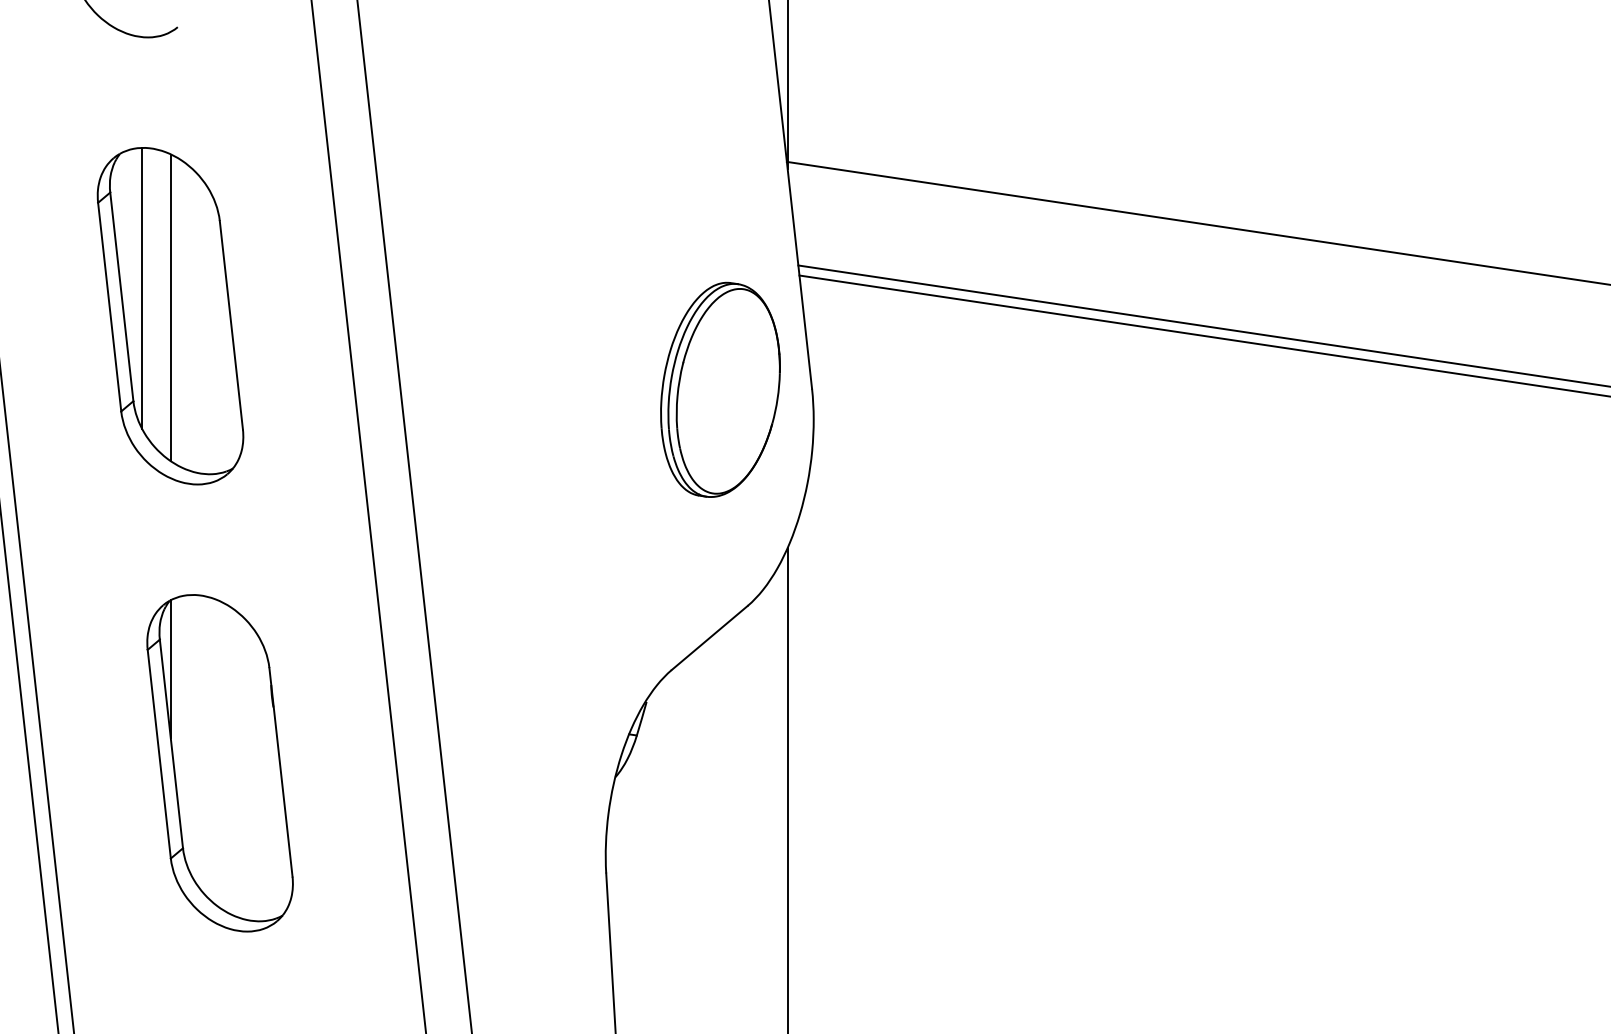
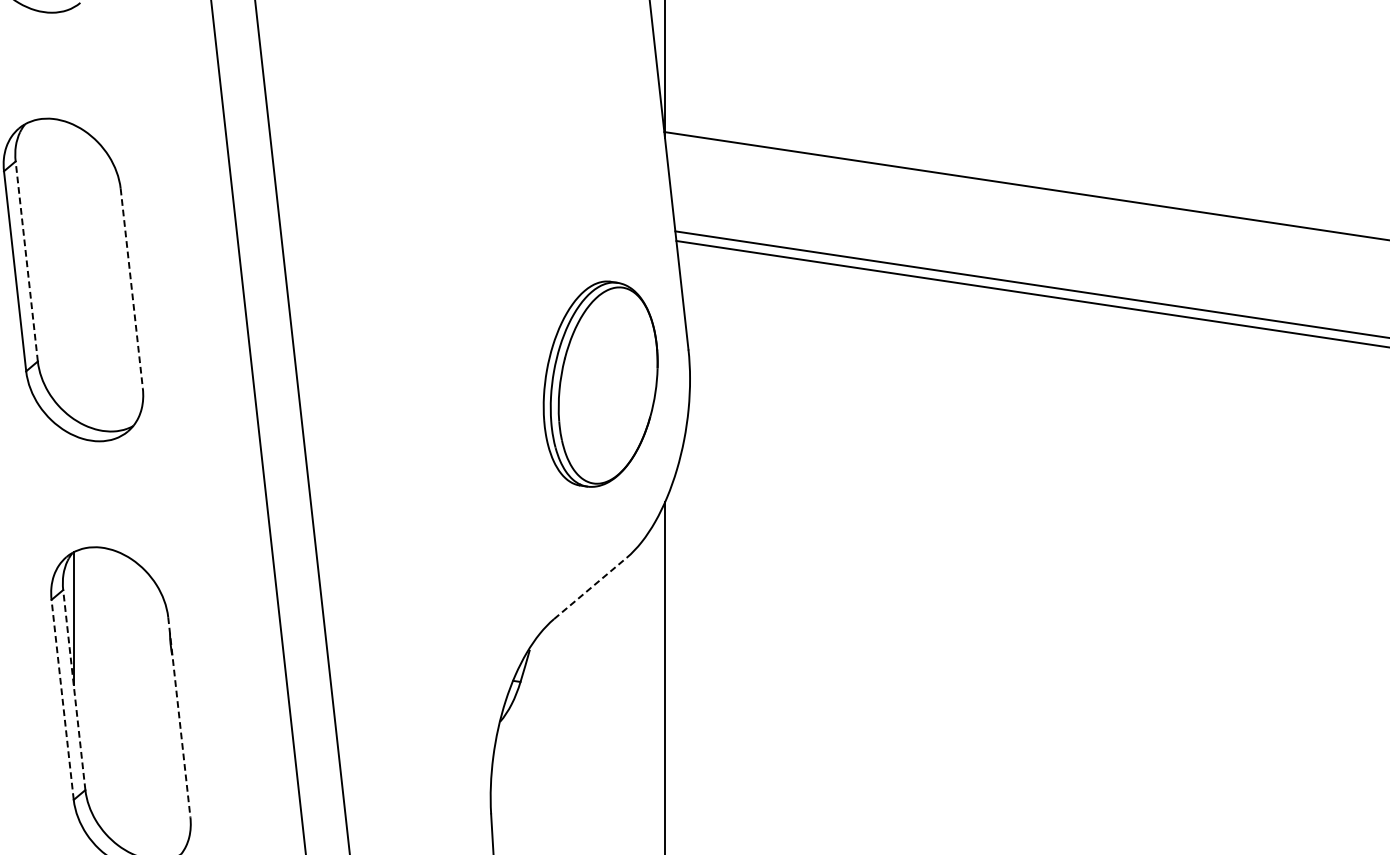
line: (142, 288) -> (46, 253), removed
line: (121, 296) -> (26, 261), solid -> dashed
line: (170, 307) -> (73, 271), removed
line: (231, 325) -> (131, 288), solid -> dashed
part: (720, 389) -> (600, 383), moved
line: (709, 637) -> (590, 588), solid -> dashed
line: (171, 743) -> (74, 689), solid -> dashed
line: (159, 754) -> (62, 700), solid -> dashed
line: (280, 772) -> (178, 717), solid -> dashed

